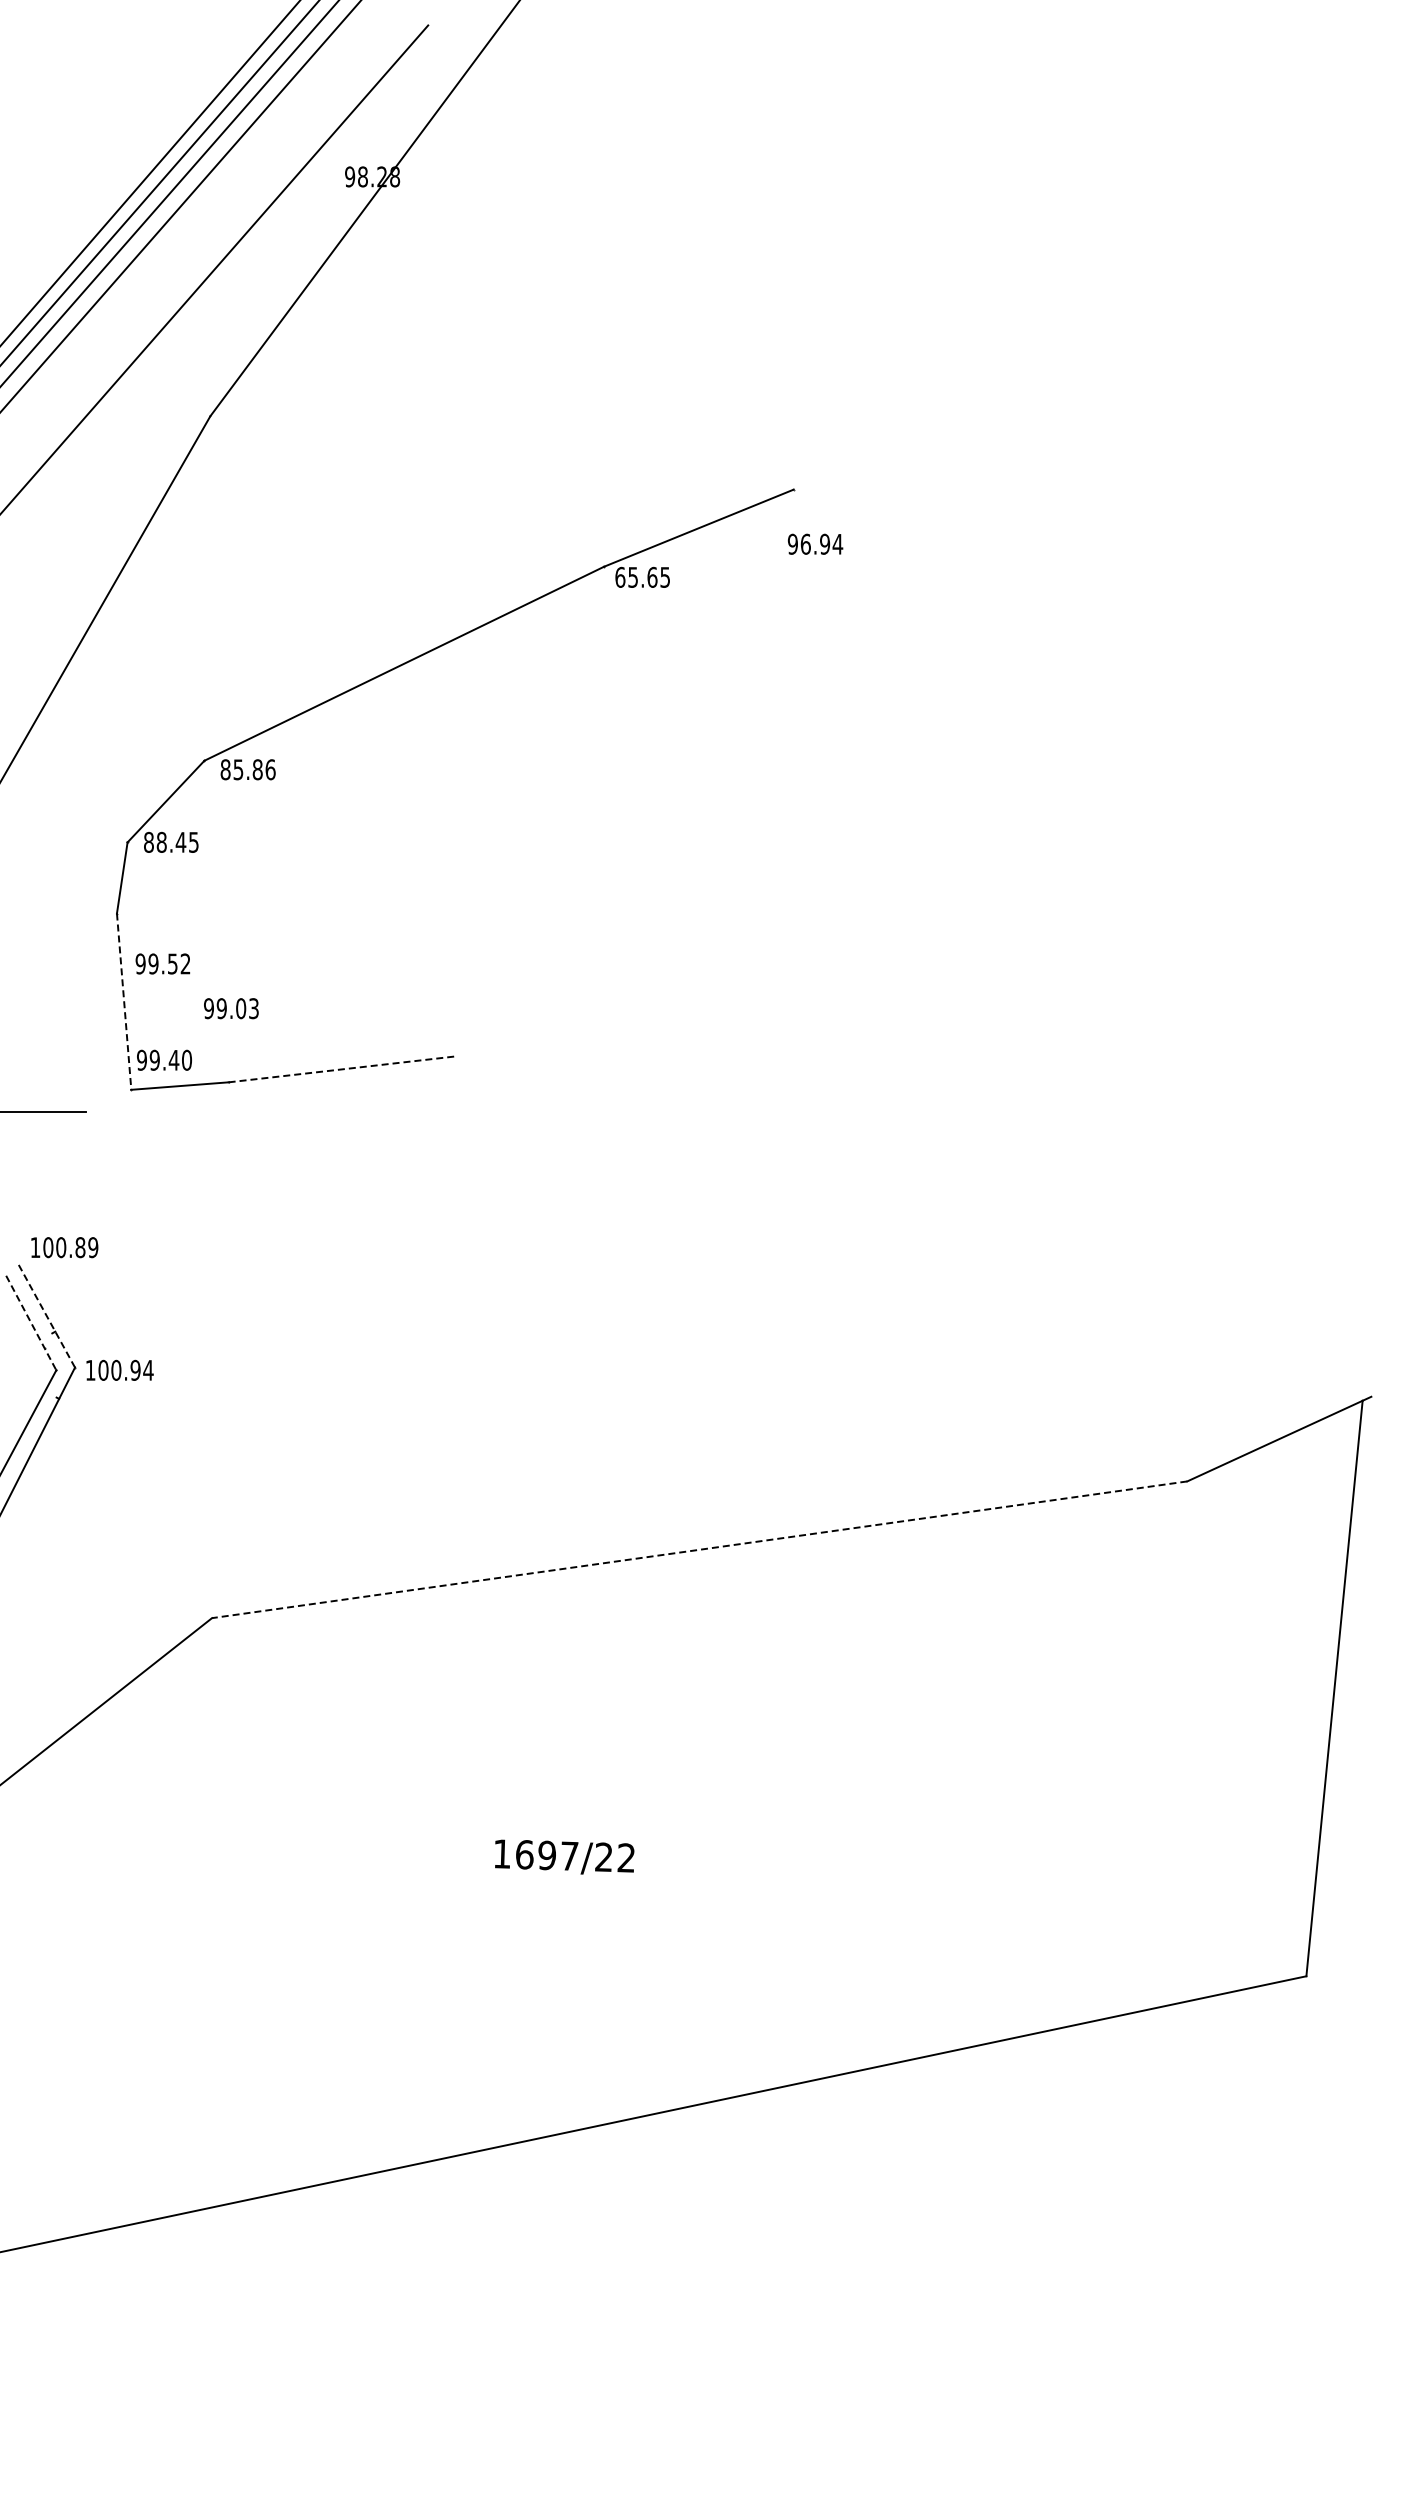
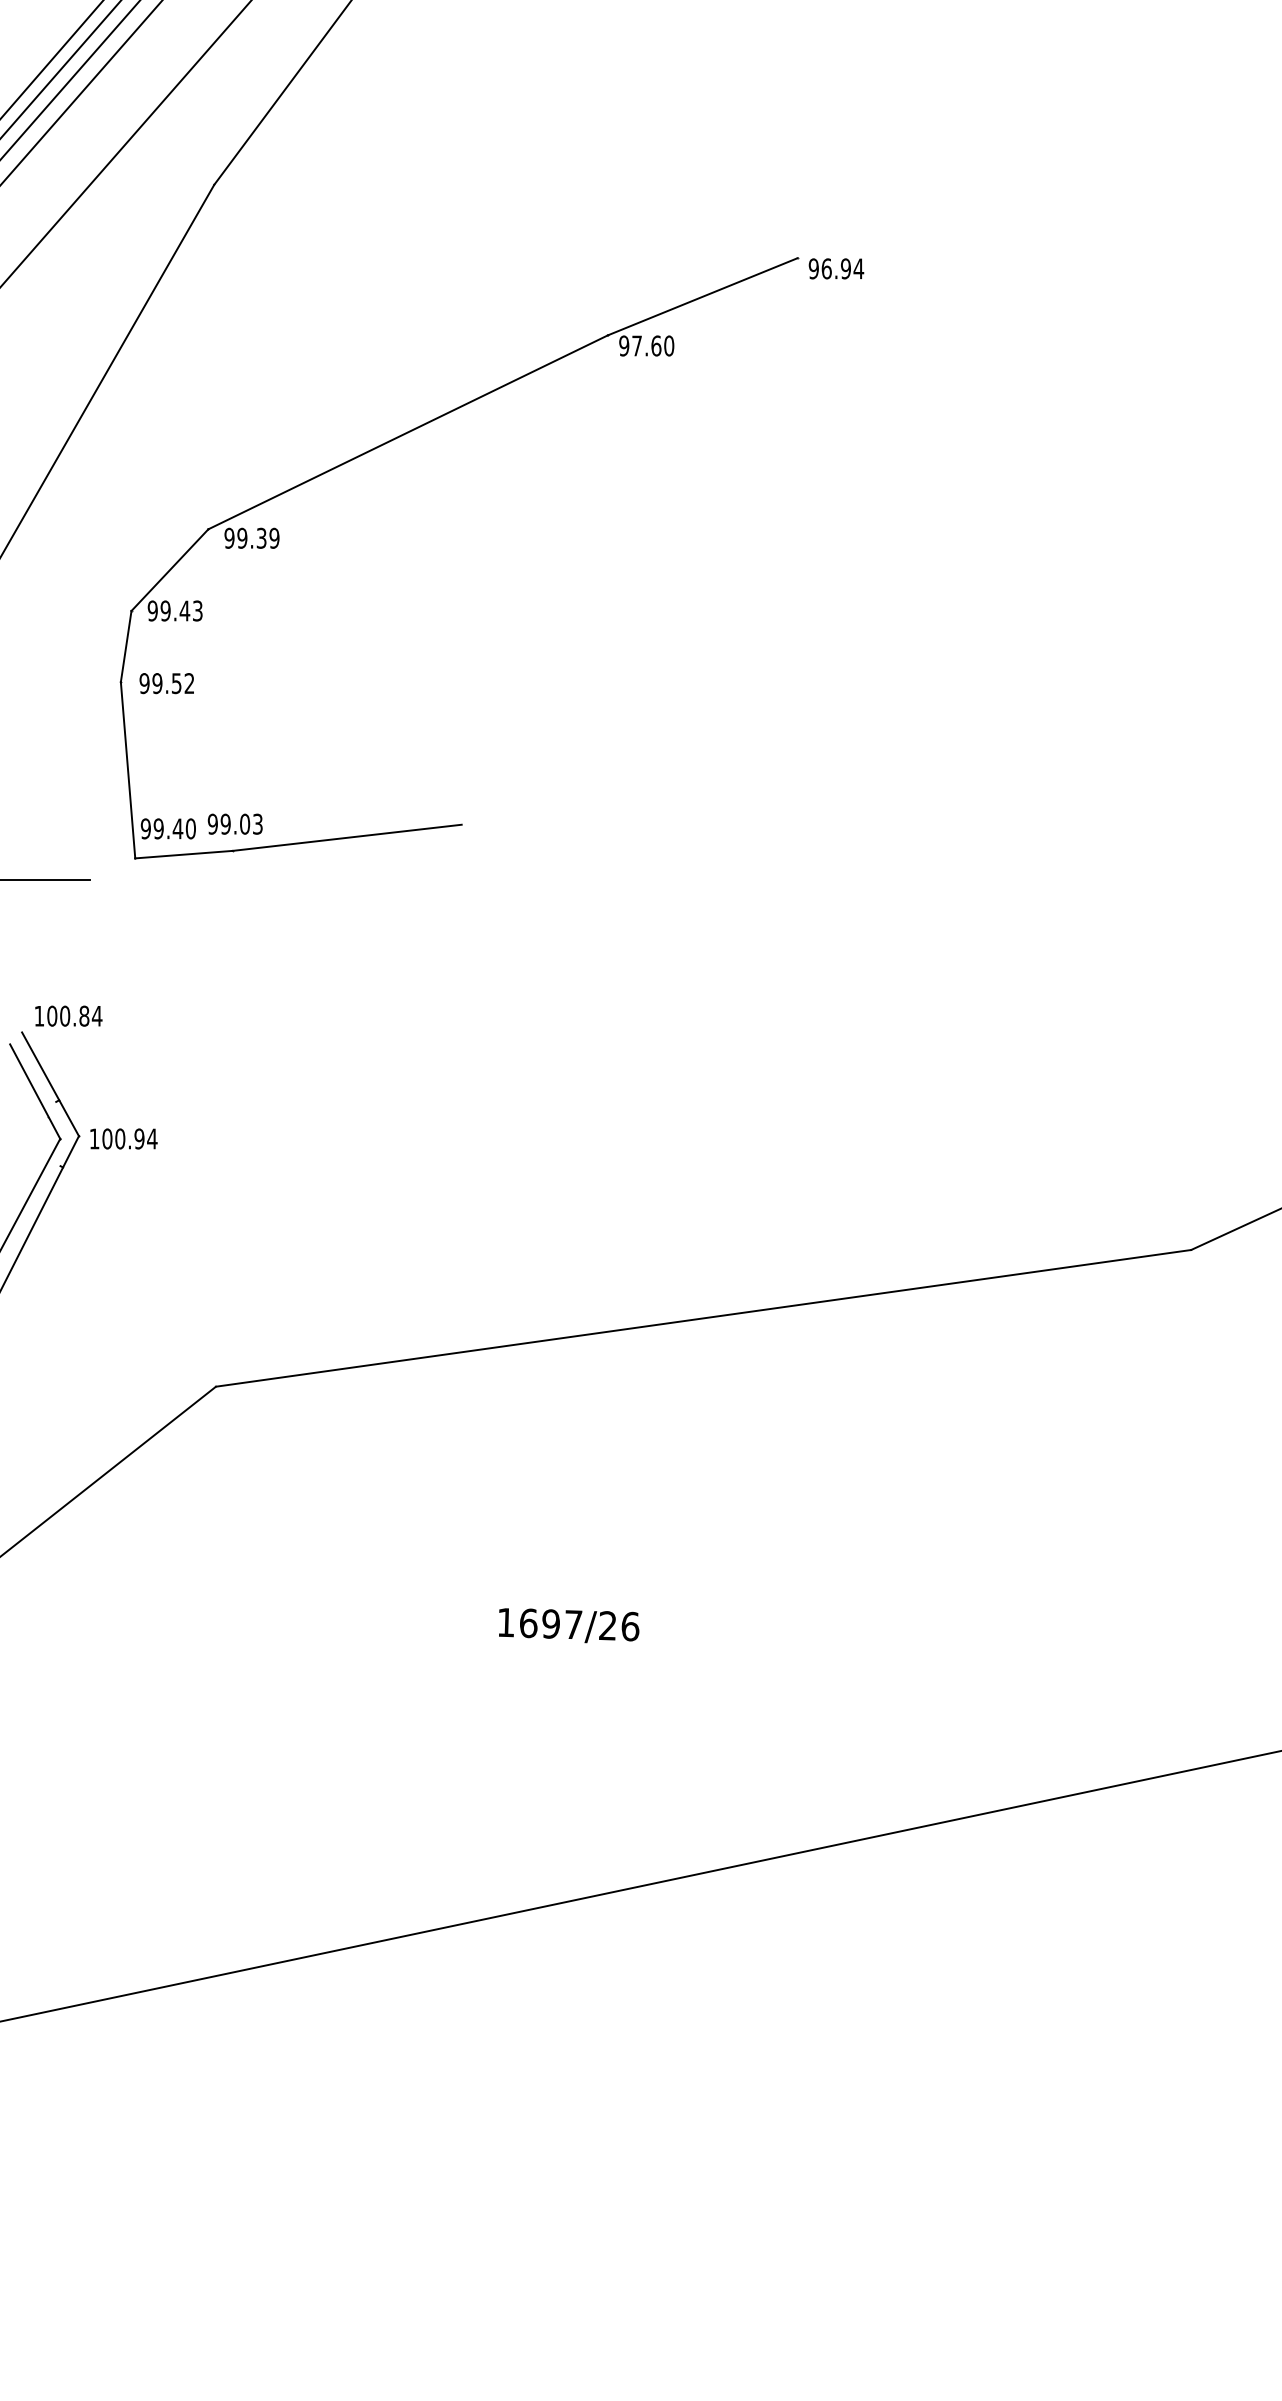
text: (815, 543) -> (836, 268), moved
text: (642, 576) -> (646, 345), 65.65 -> 97.60
text: (247, 769) -> (251, 538), 85.86 -> 99.39
text: (170, 841) -> (174, 610), 88.45 -> 99.43
text: (162, 963) -> (166, 683), moved
line: (124, 1002) -> (128, 771), dashed -> solid
text: (231, 1008) -> (235, 824), moved
line: (343, 1069) -> (347, 838), dashed -> solid
text: (93, 1247) -> (97, 1016), 100.89 -> 100.84
line: (46, 1315) -> (50, 1084), dashed -> solid
line: (31, 1323) -> (35, 1092), dashed -> solid
line: (699, 1549) -> (703, 1318), dashed -> solid
text: (626, 1857) -> (630, 1626), 1697/22 -> 1697/26

